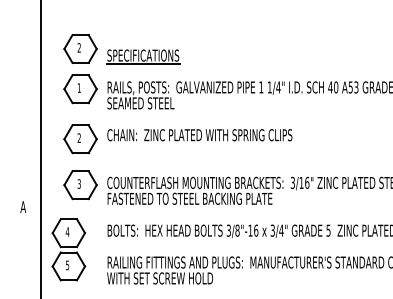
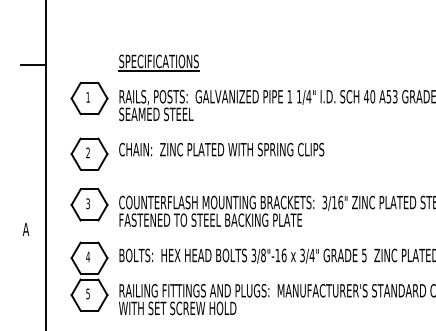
part: (80, 48) -> (89, 53), removed
line: (30, 58) -> (33, 64), added
part: (68, 249) -> (89, 276), moved

